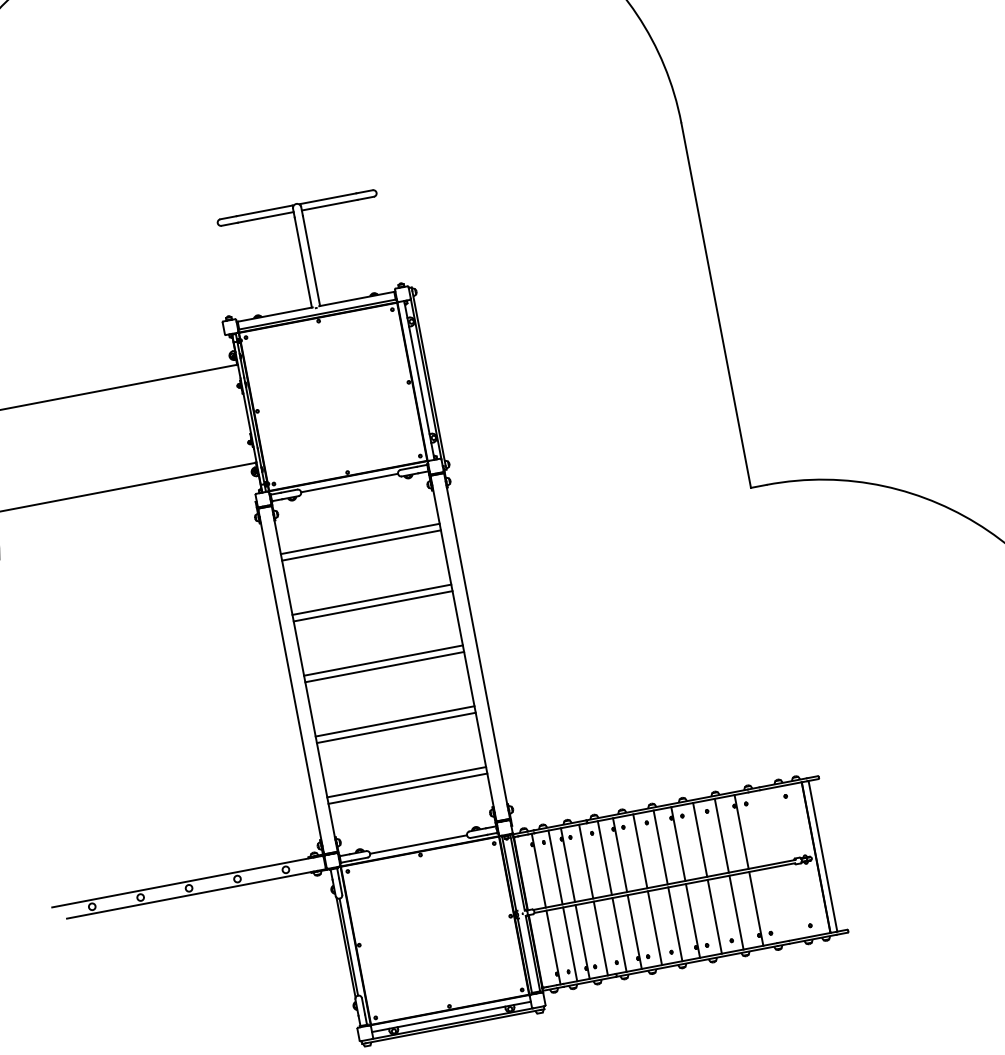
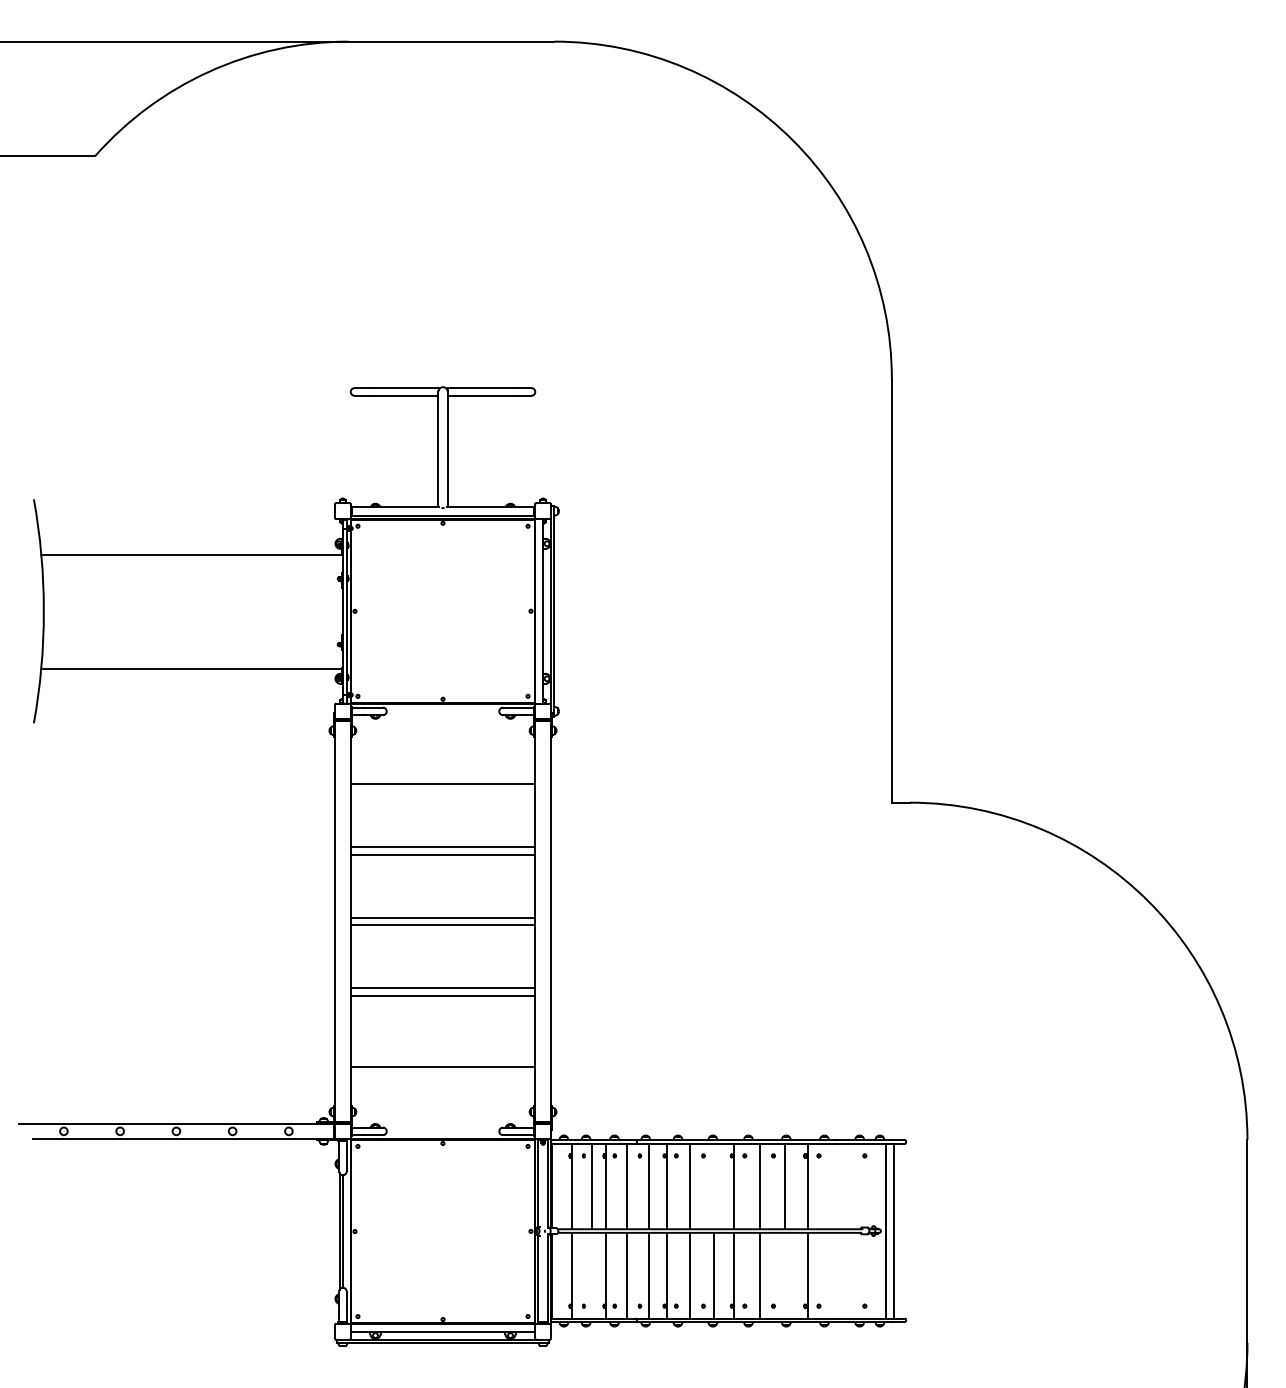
line: (349, 483) -> (442, 711), removed
line: (359, 539) -> (442, 776), removed
line: (406, 781) -> (442, 1058), removed
line: (418, 844) -> (442, 1131), removed
line: (660, 847) -> (713, 1186), removed
line: (736, 912) -> (784, 1275), removed
line: (570, 944) -> (591, 1275), removed

